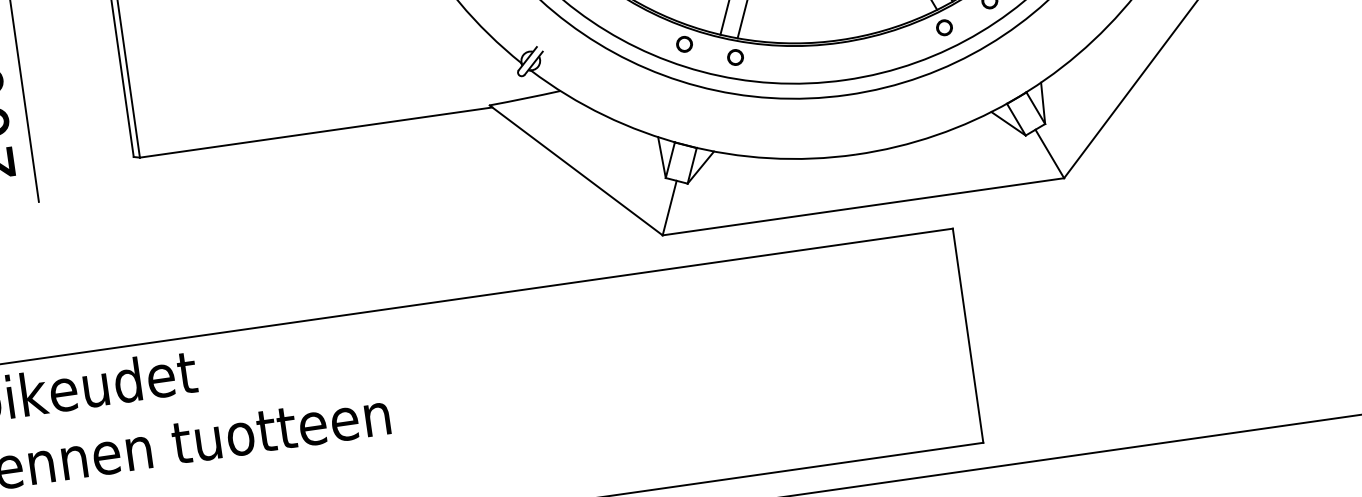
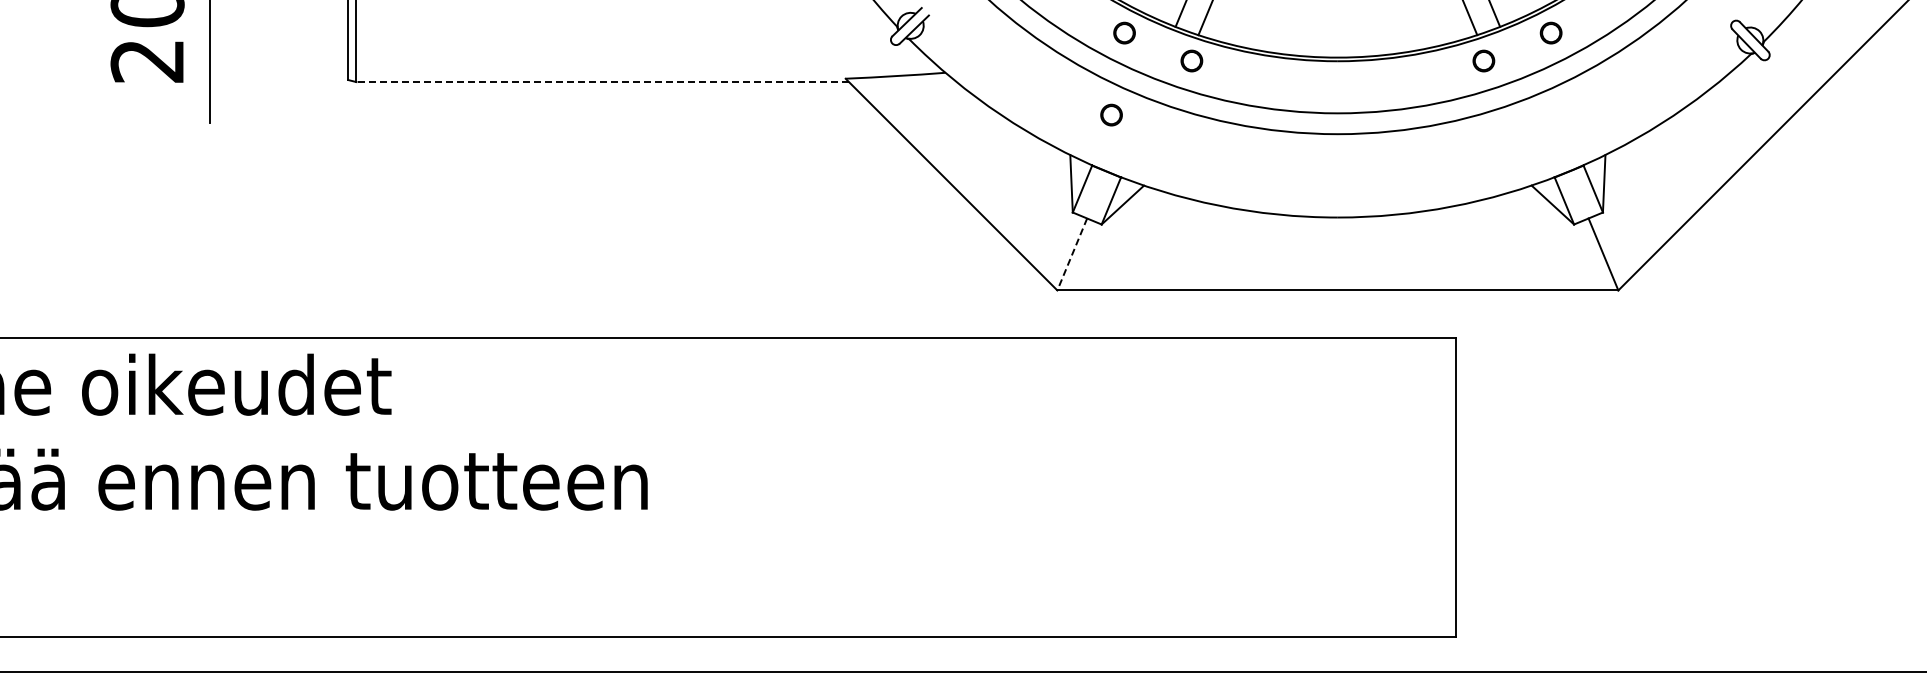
part: (683, 103) -> (1111, 114), added
line: (316, 132) -> (602, 82), solid -> dashed
line: (669, 208) -> (1072, 254), solid -> dashed

